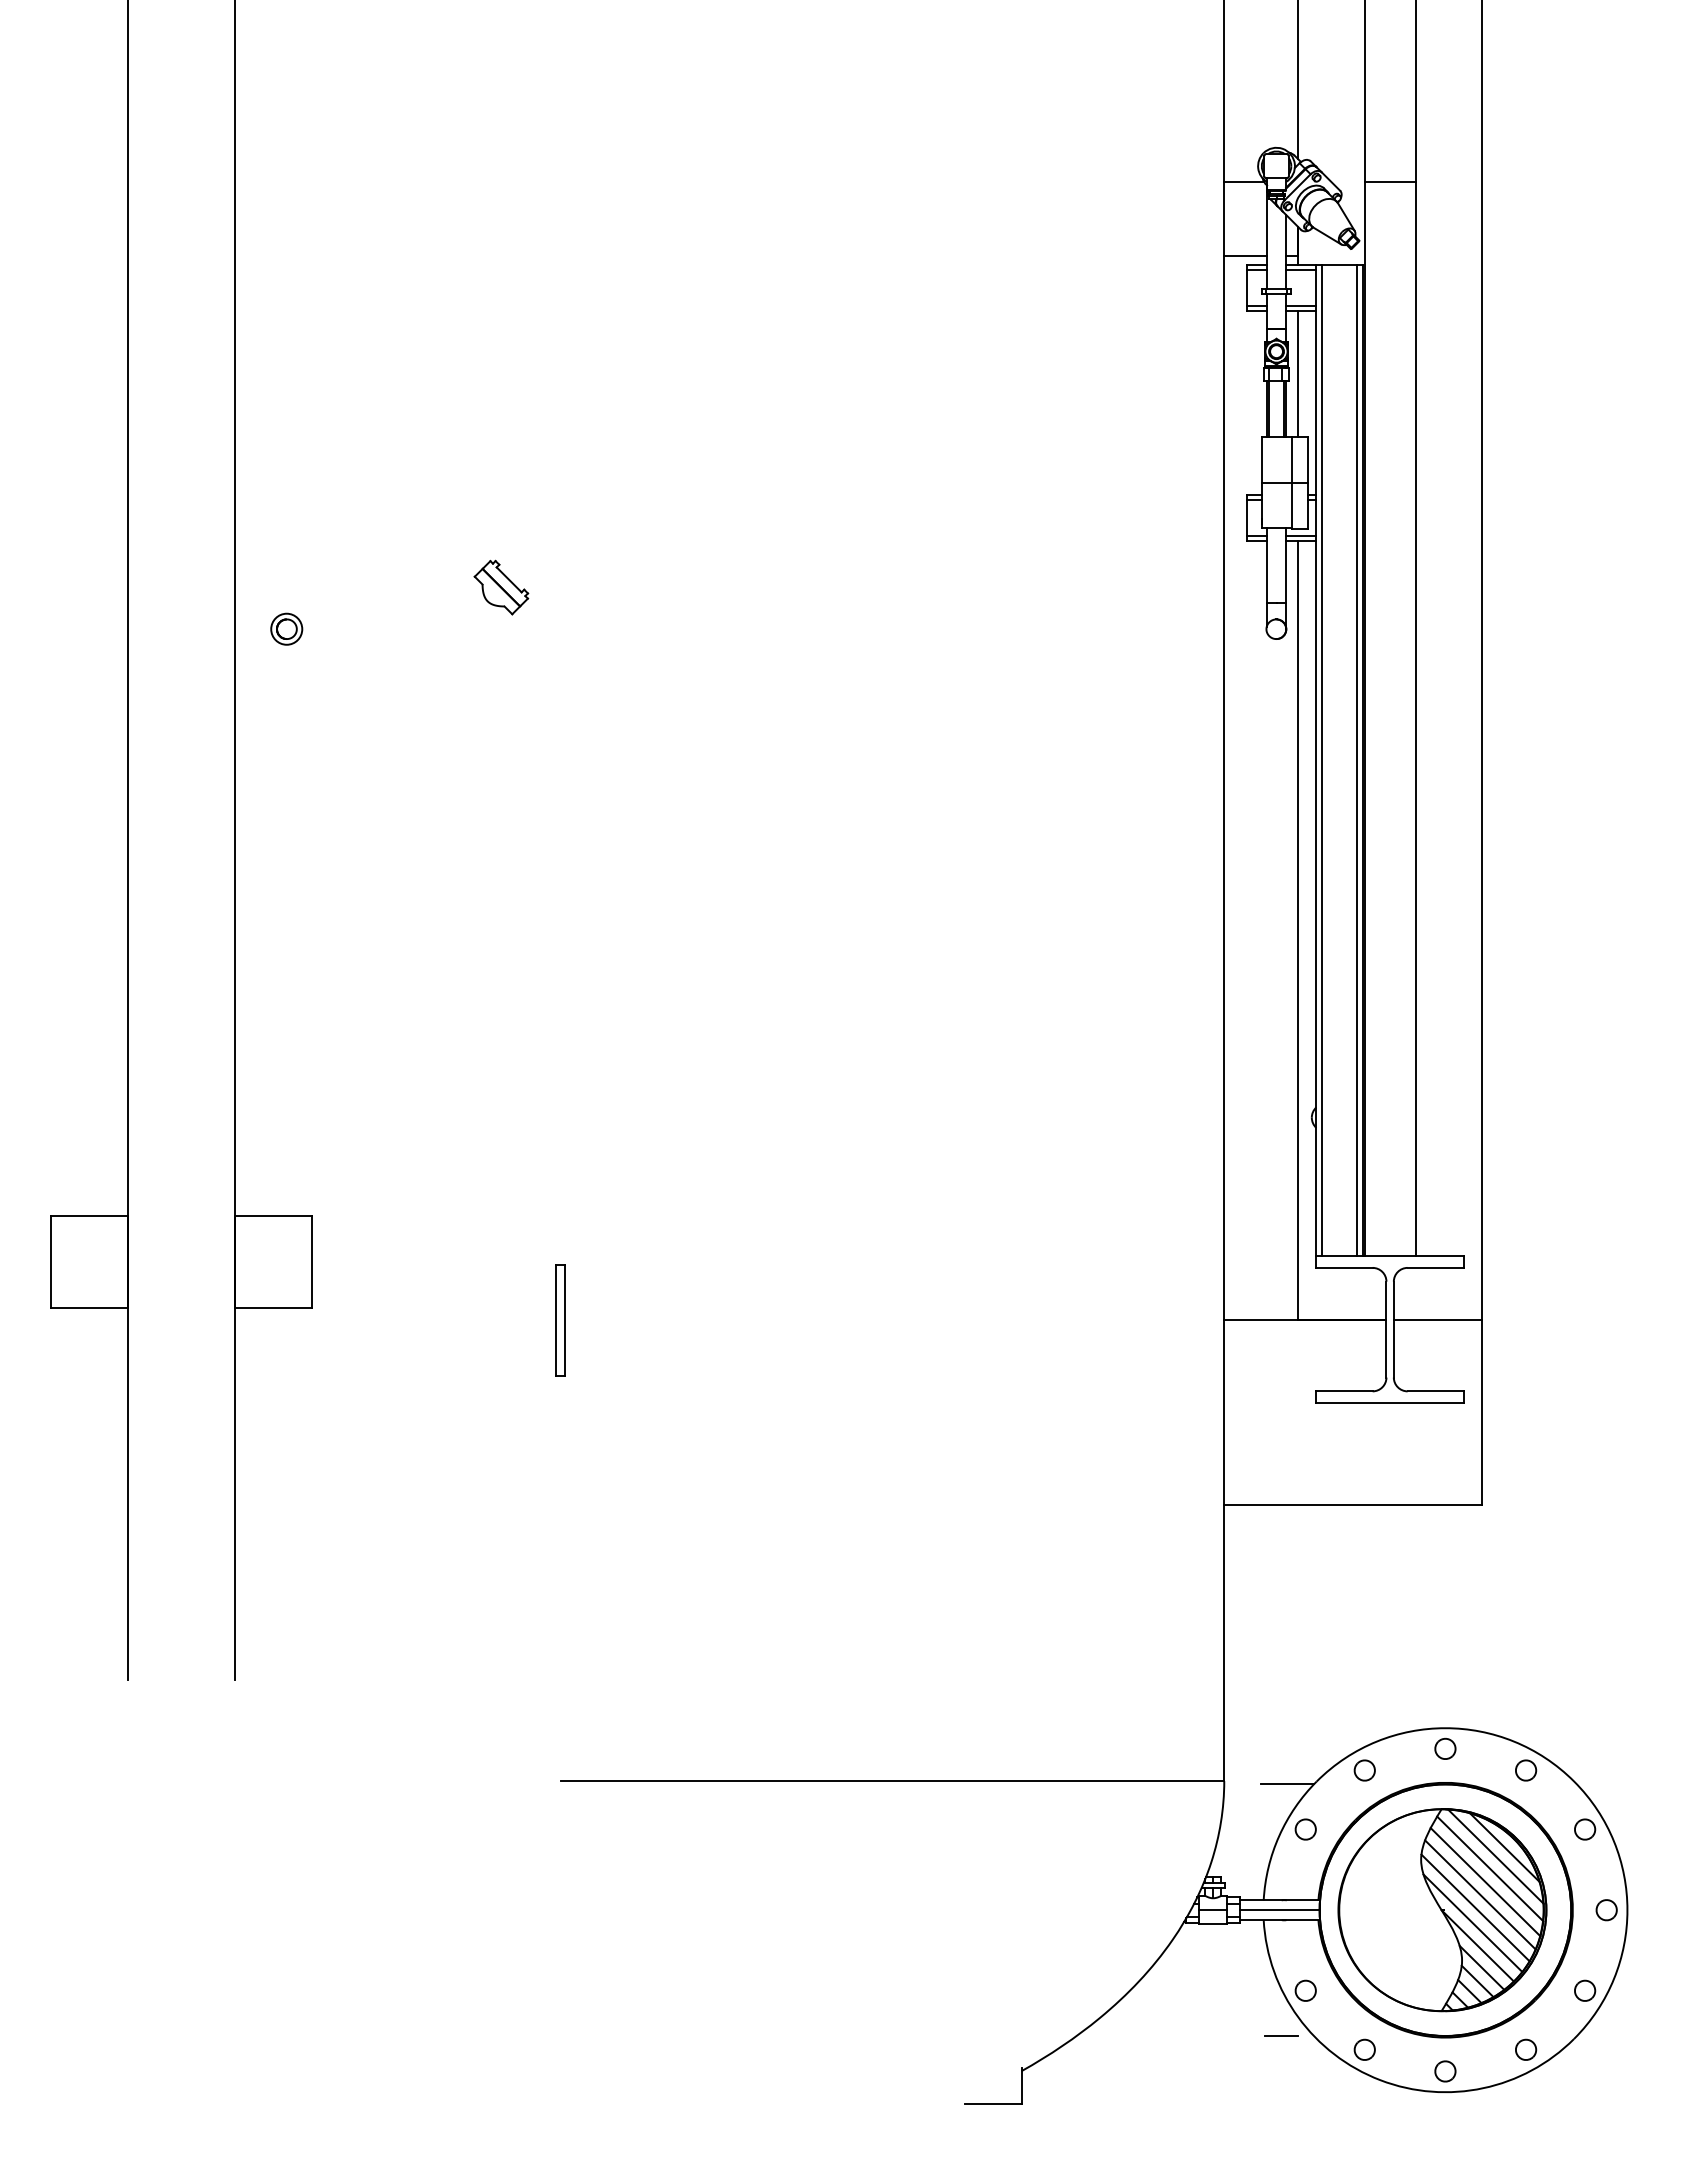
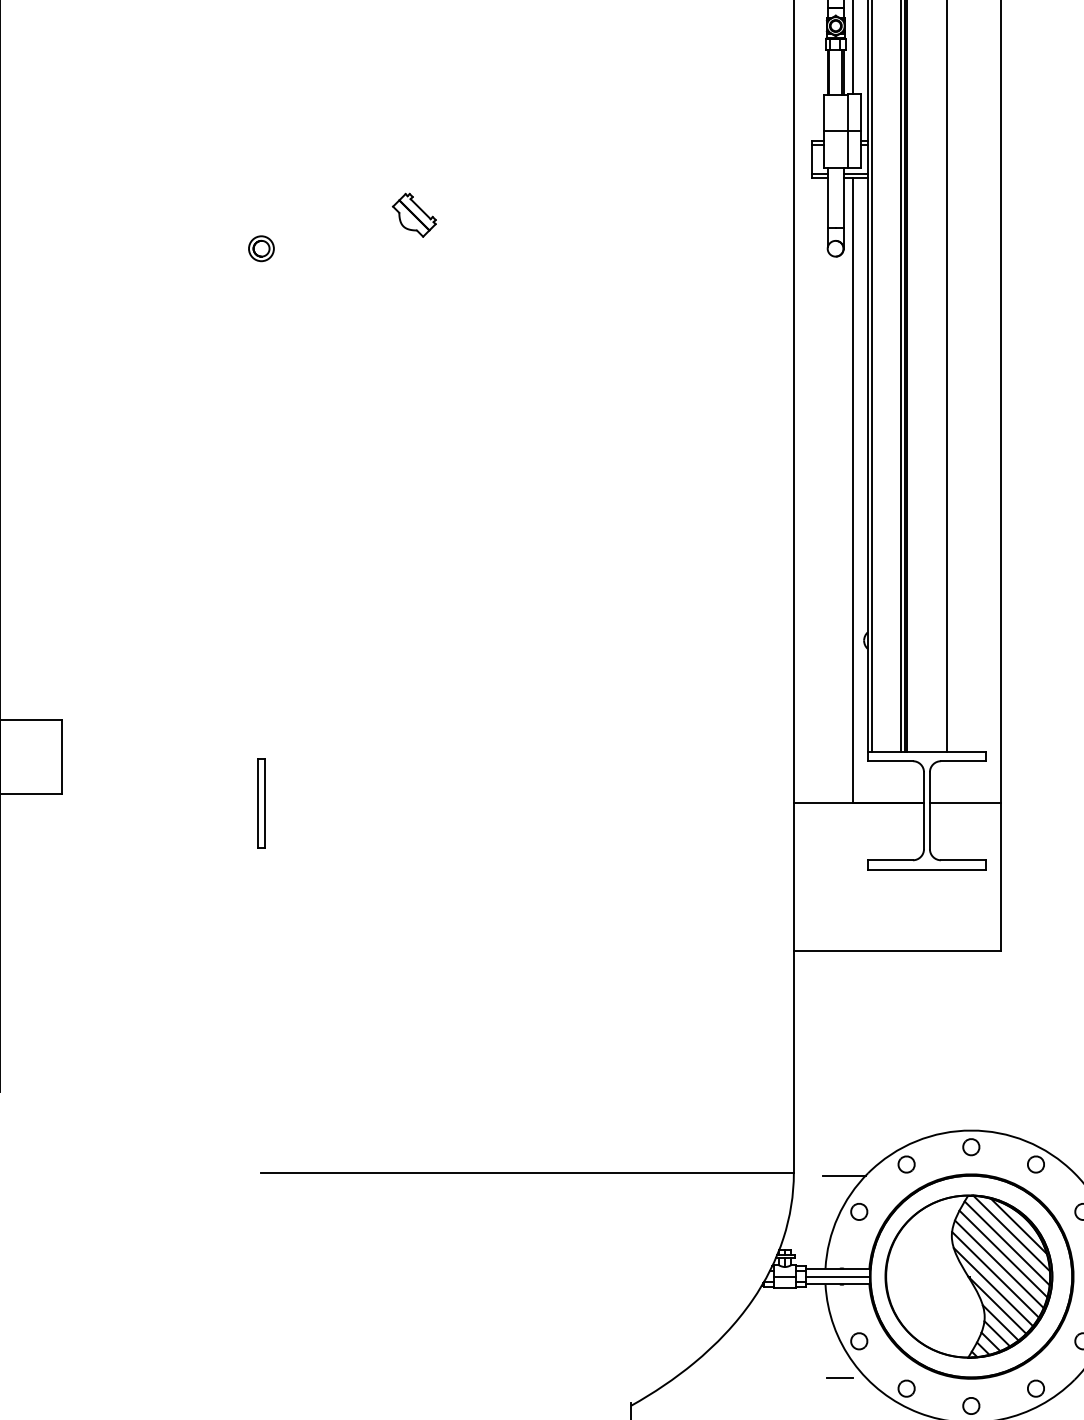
part: (501, 587) -> (414, 215), moved
part: (286, 628) -> (261, 248), moved

